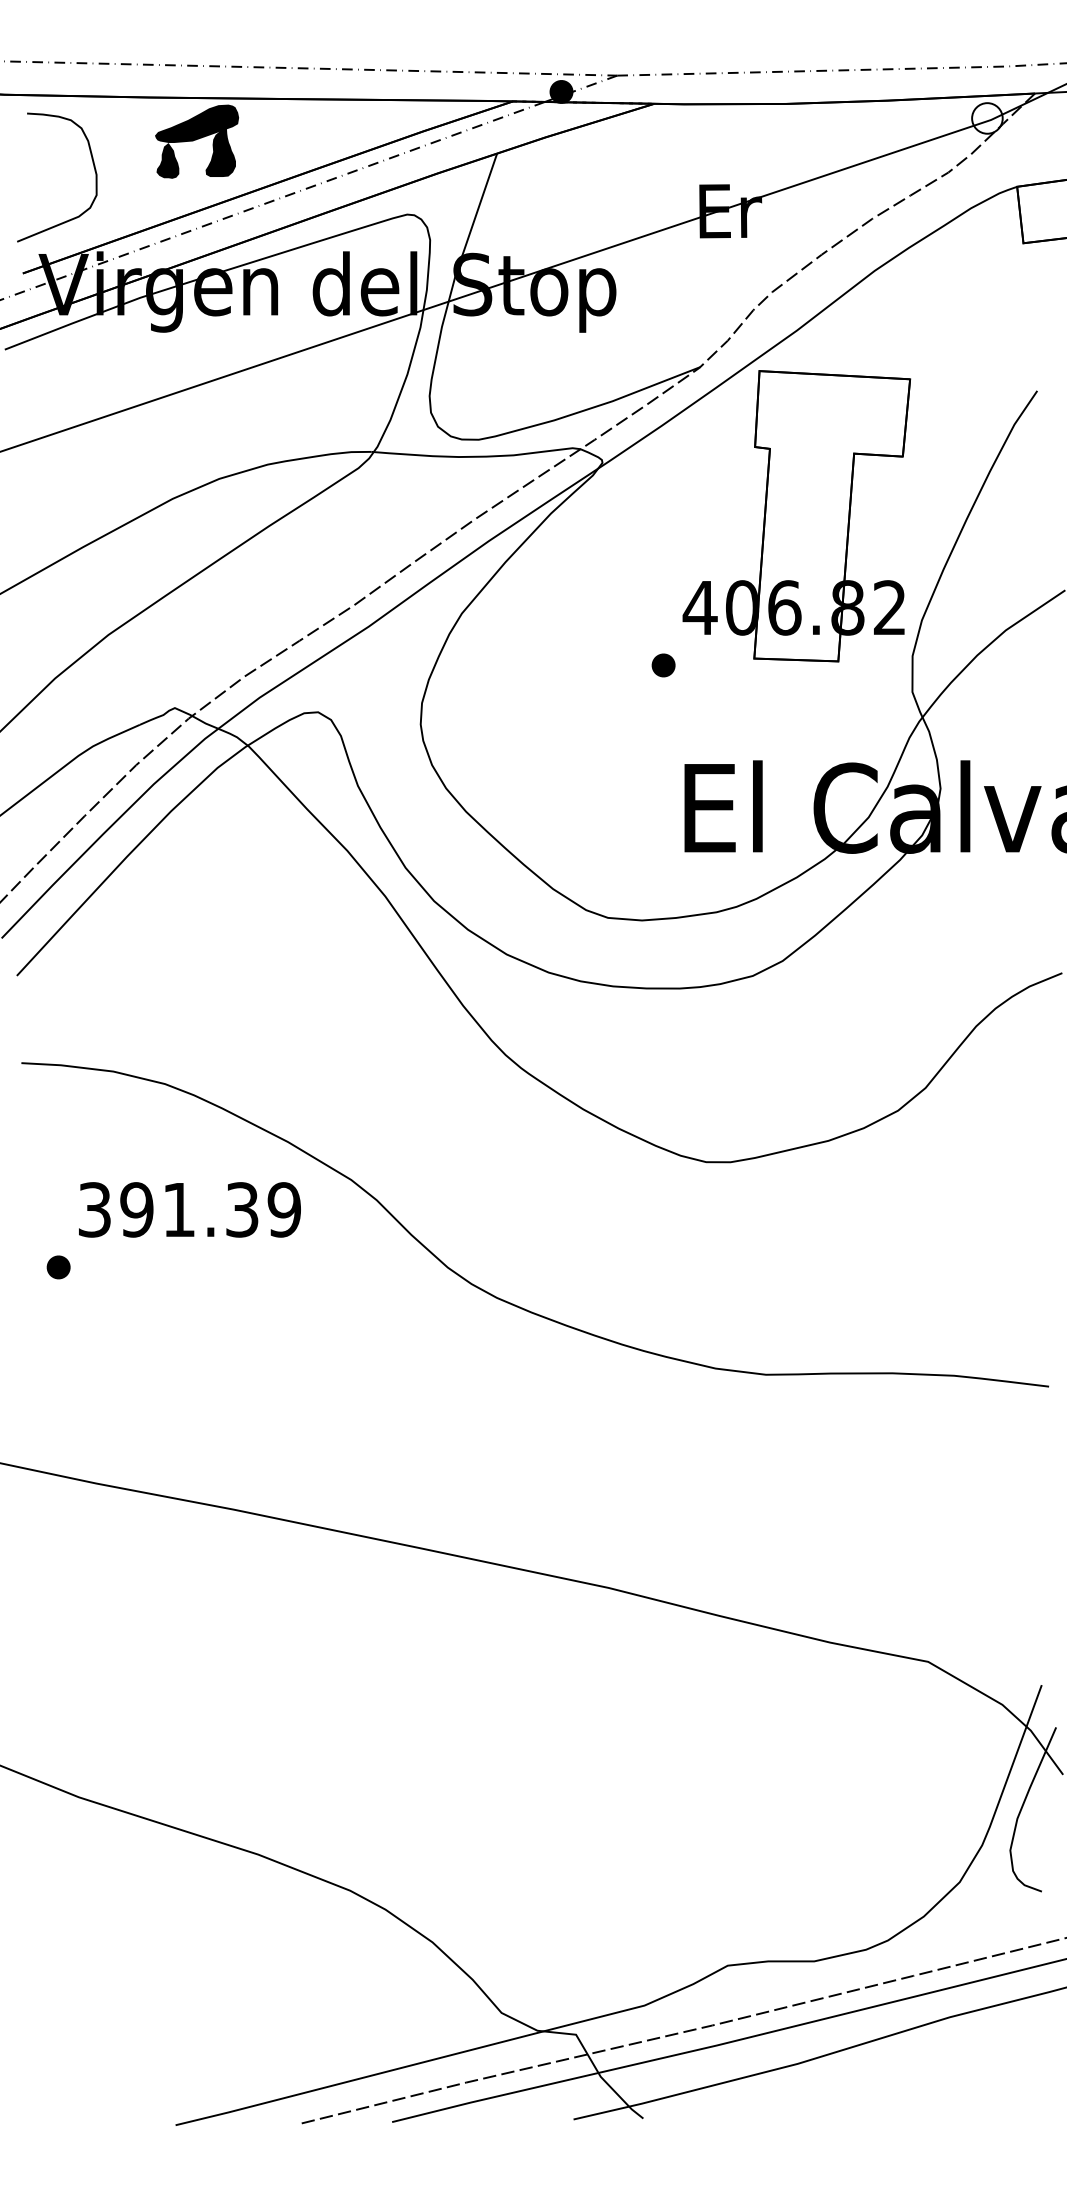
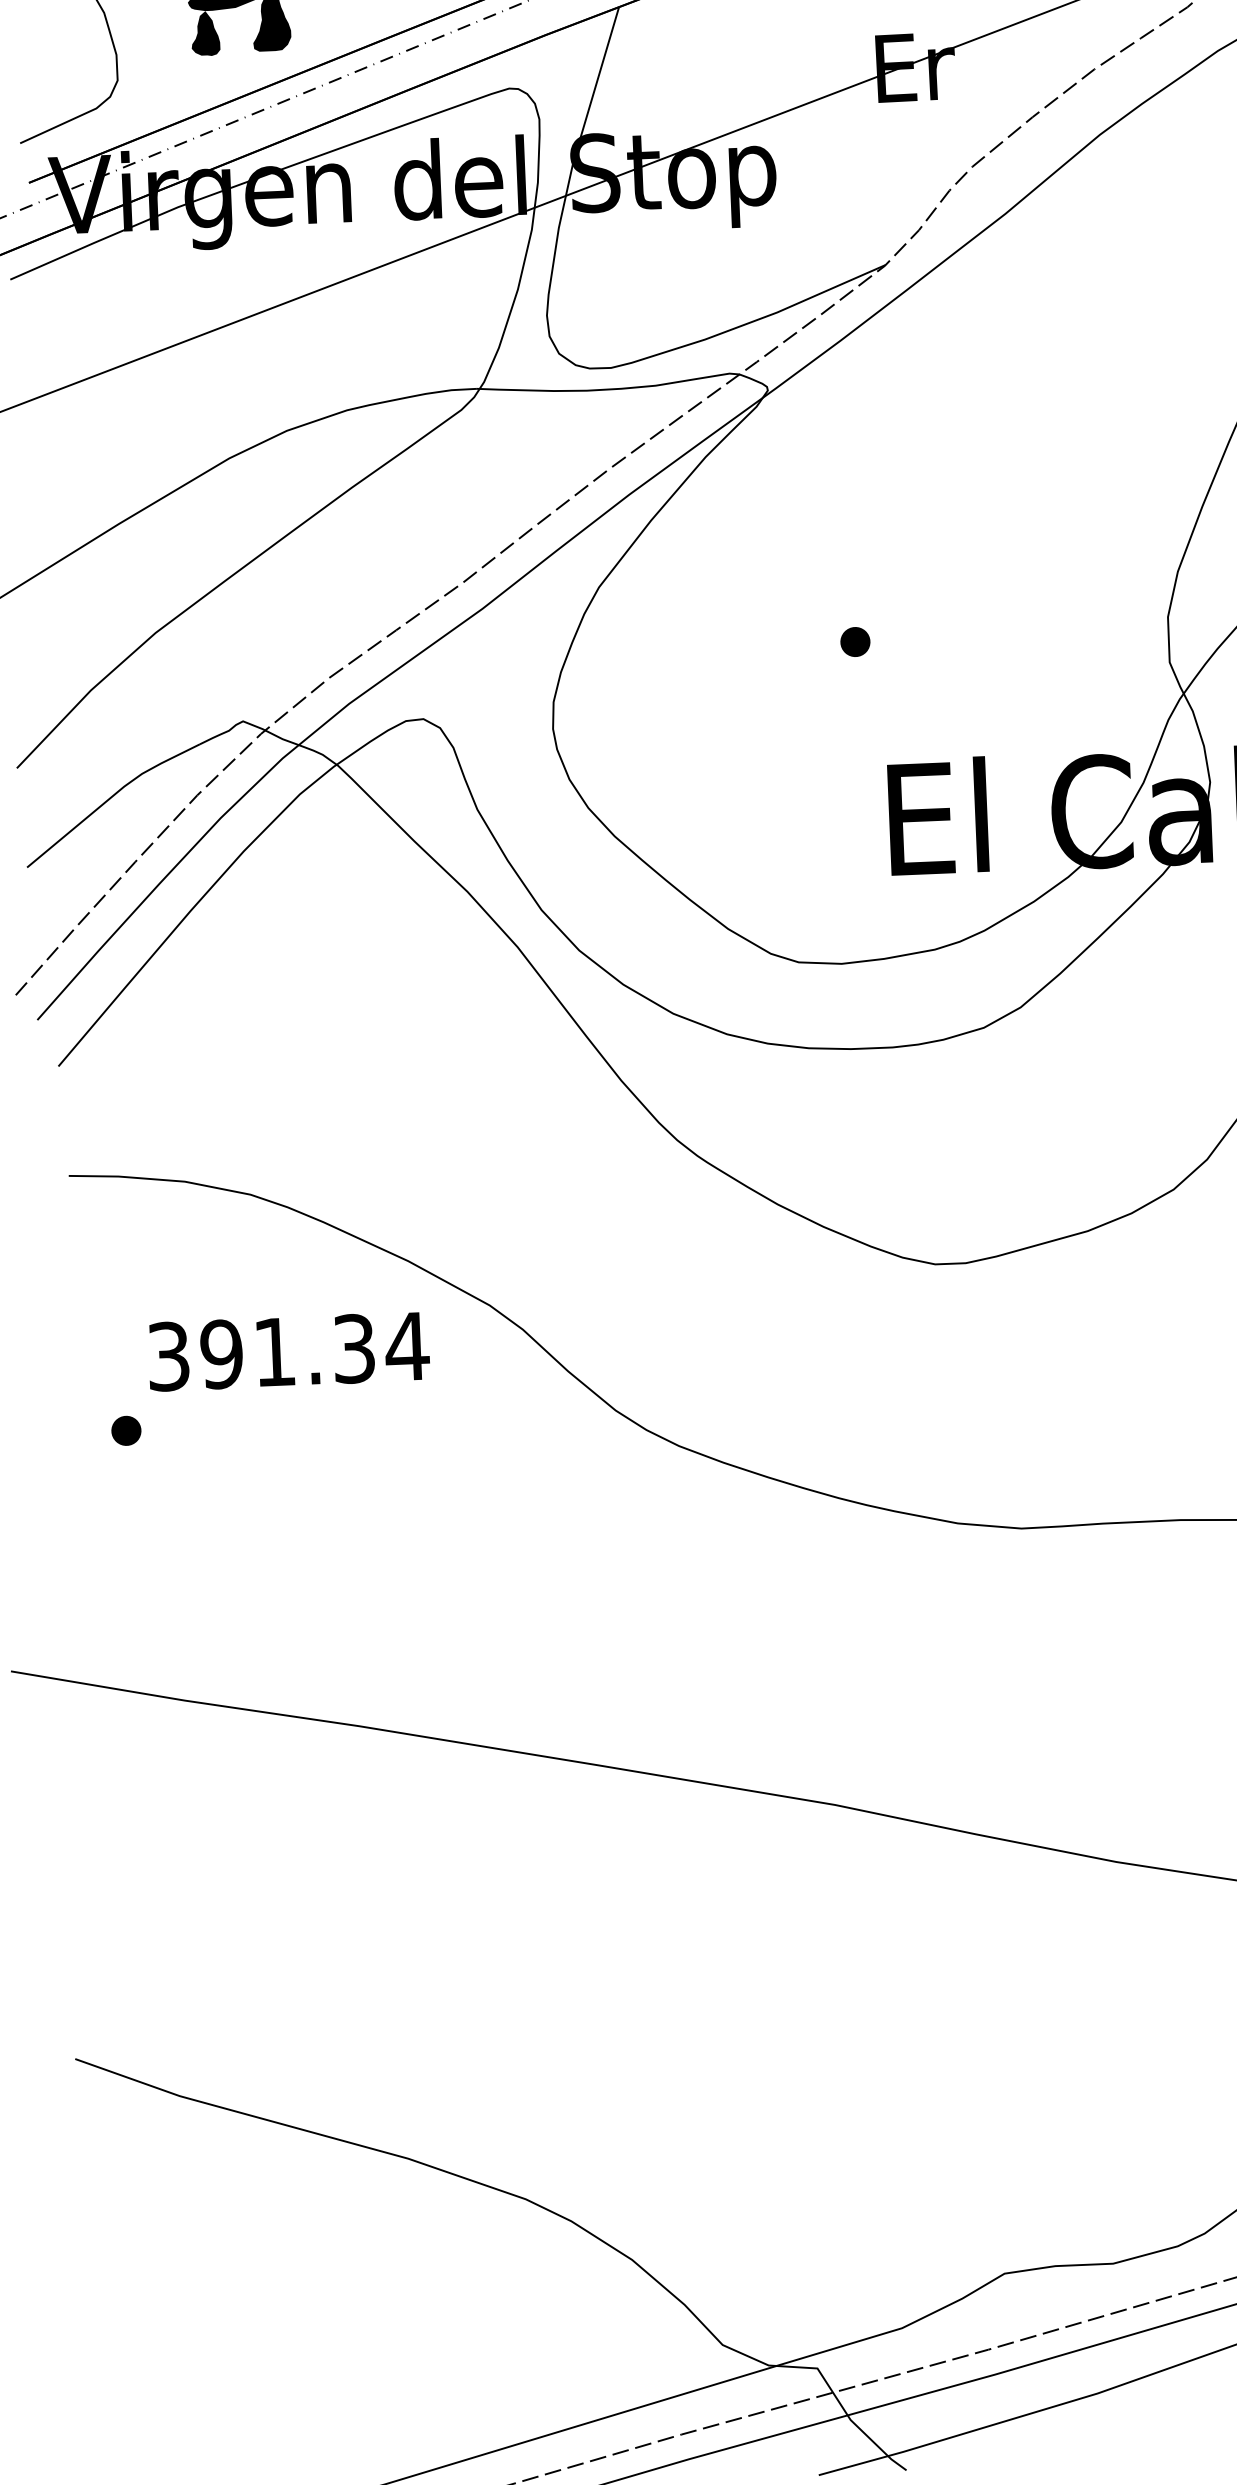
part: (796, 516) -> (1014, 447), removed
text: (283, 1209) -> (406, 1346), 391.39 -> 391.34

